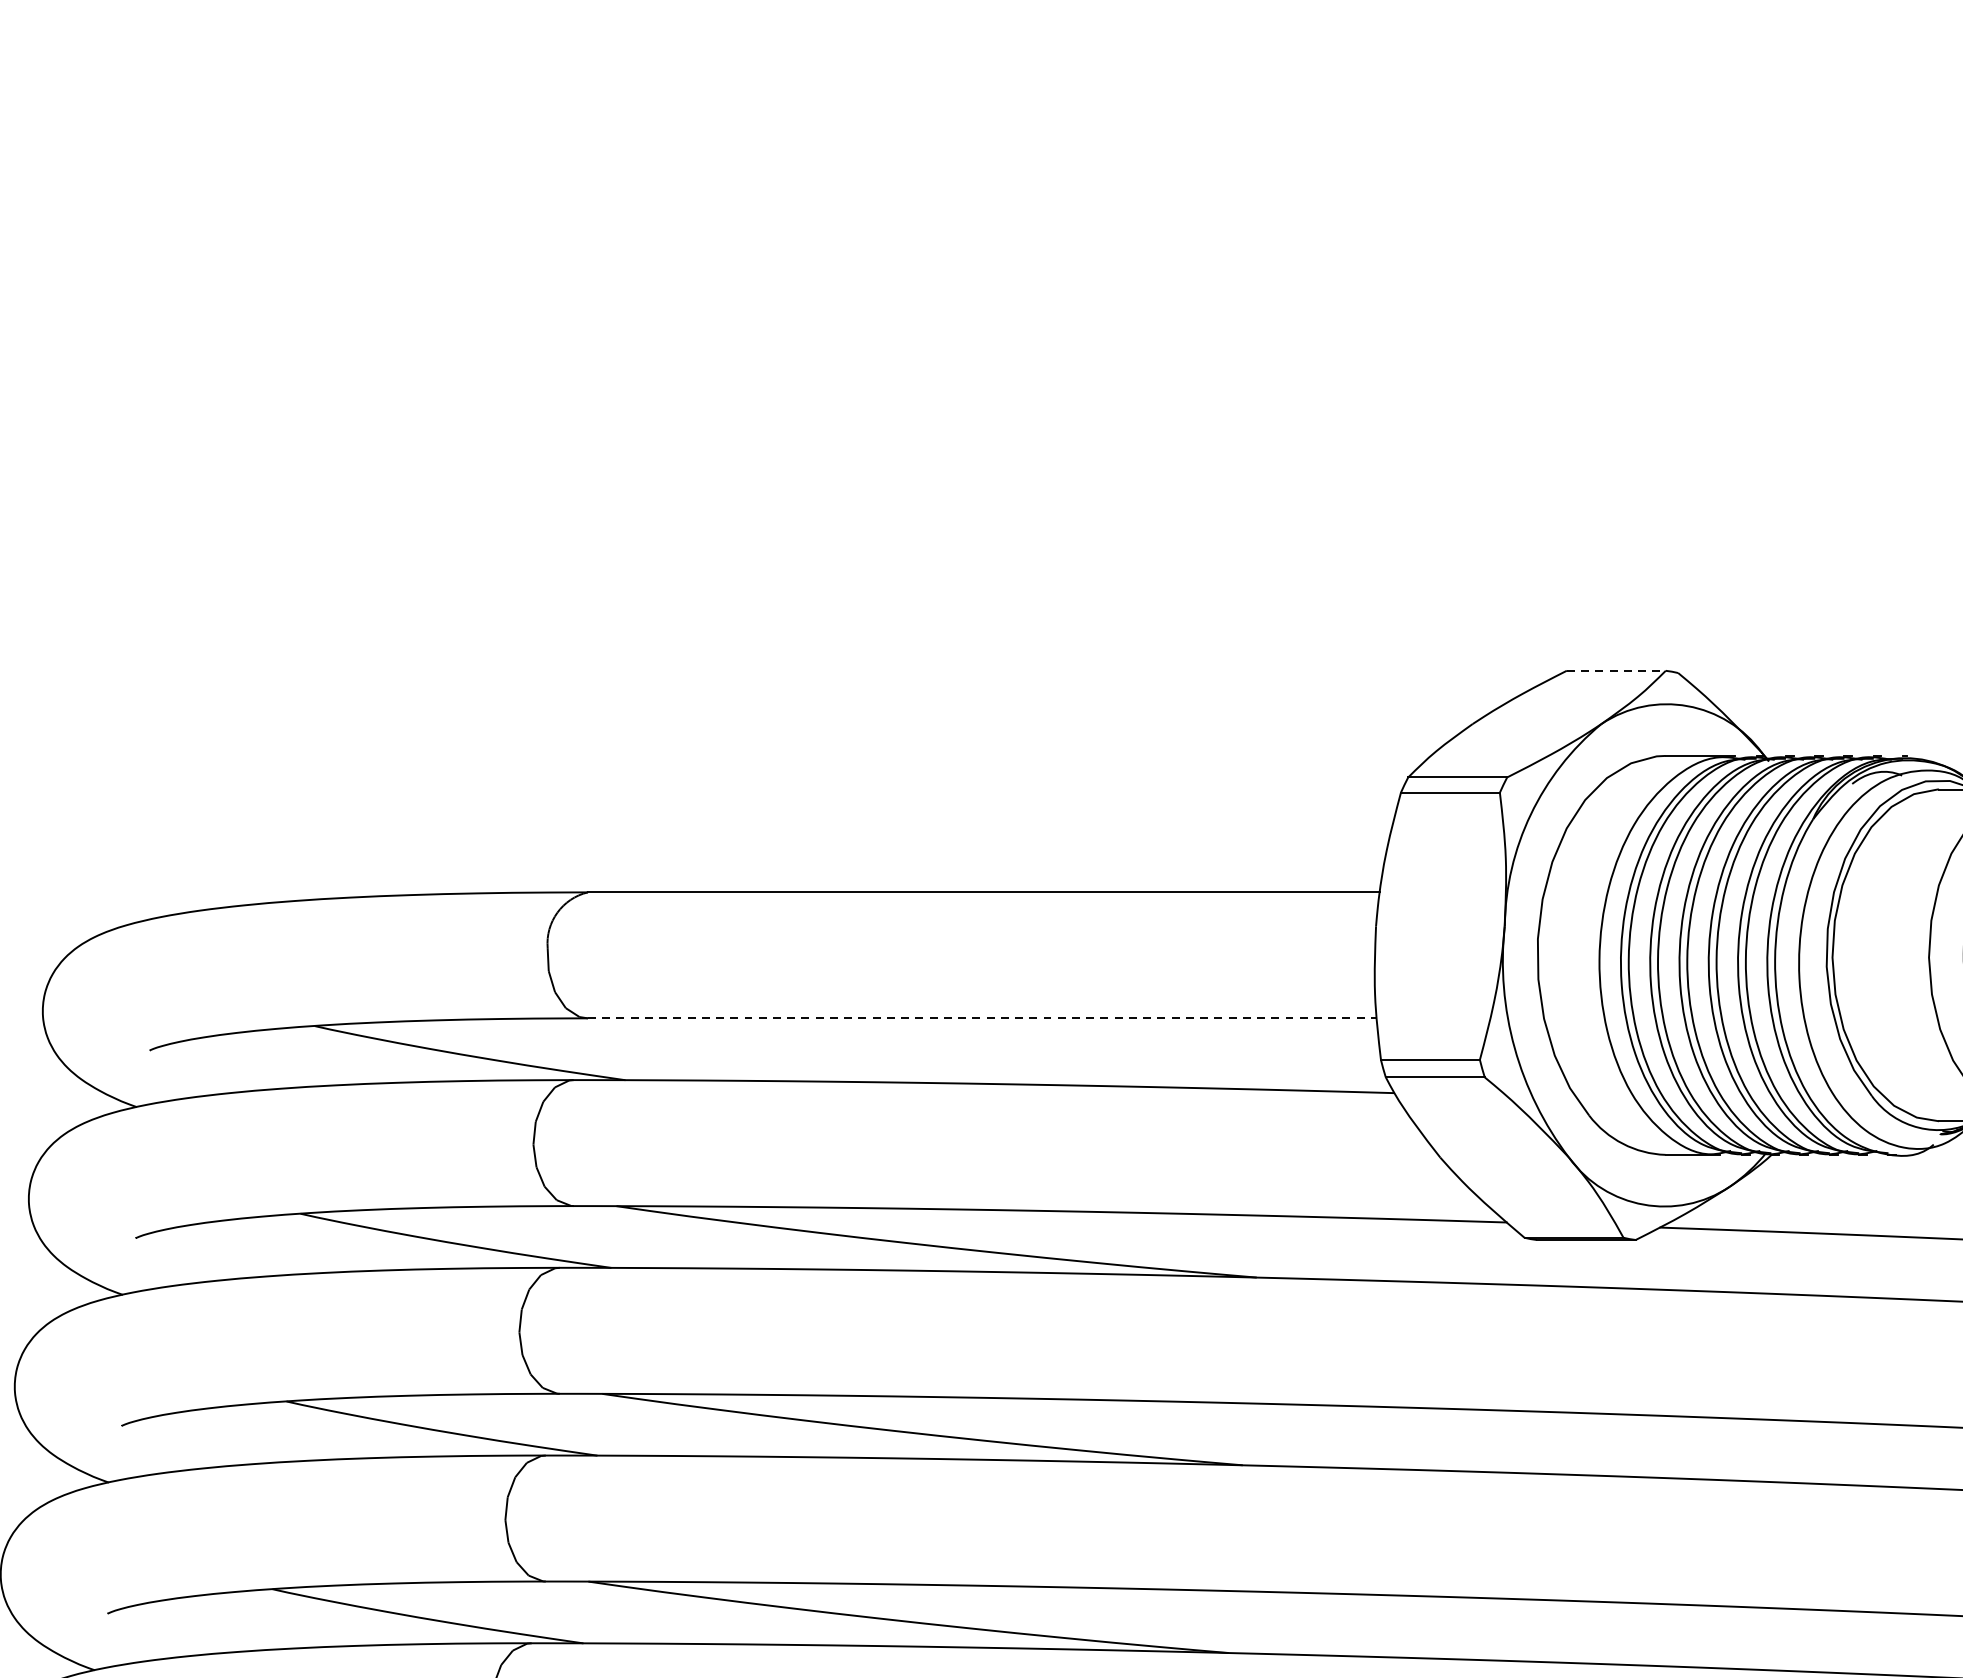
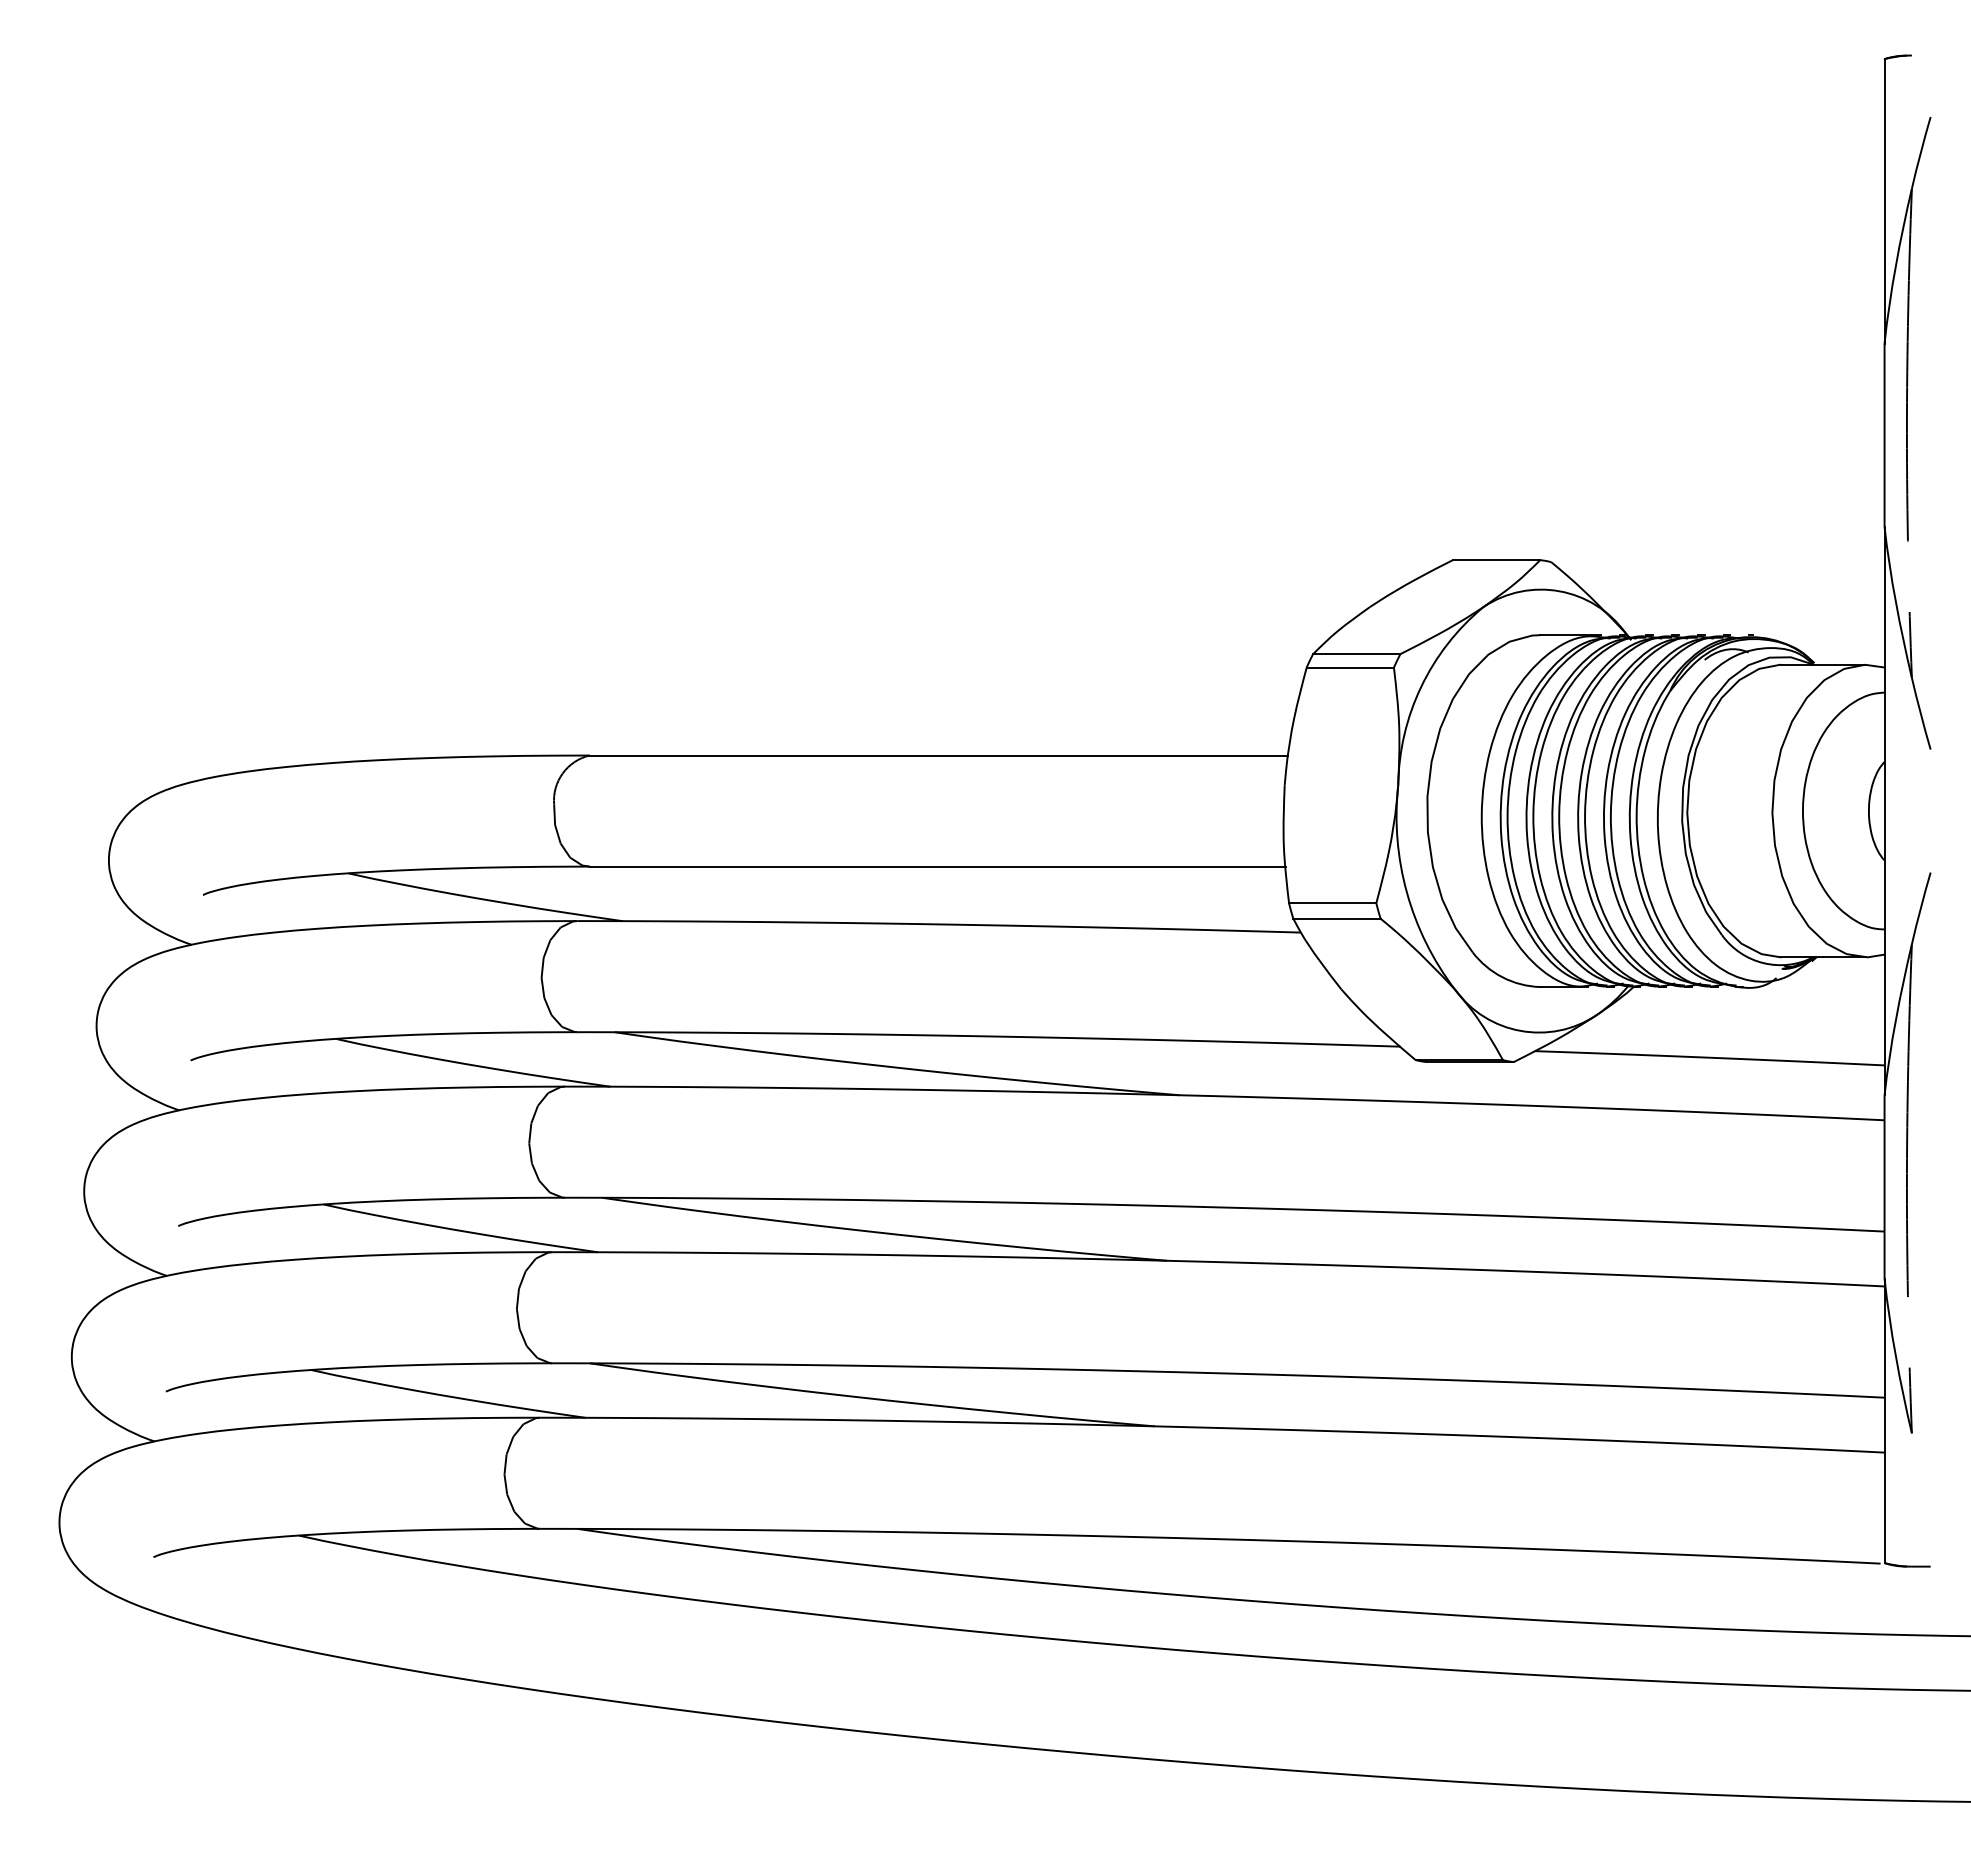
line: (1616, 671) -> (1496, 560), dashed -> solid
line: (983, 1018) -> (938, 866), dashed -> solid

